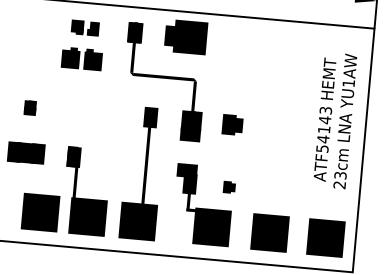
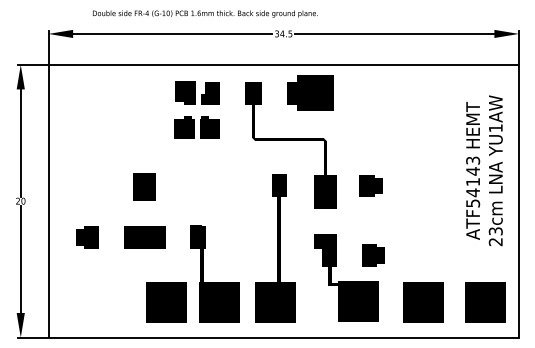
part: (85, 27) -> (197, 92), size x1.43
part: (30, 107) -> (144, 186), size x1.67
part: (229, 187) -> (373, 255), size x1.67

